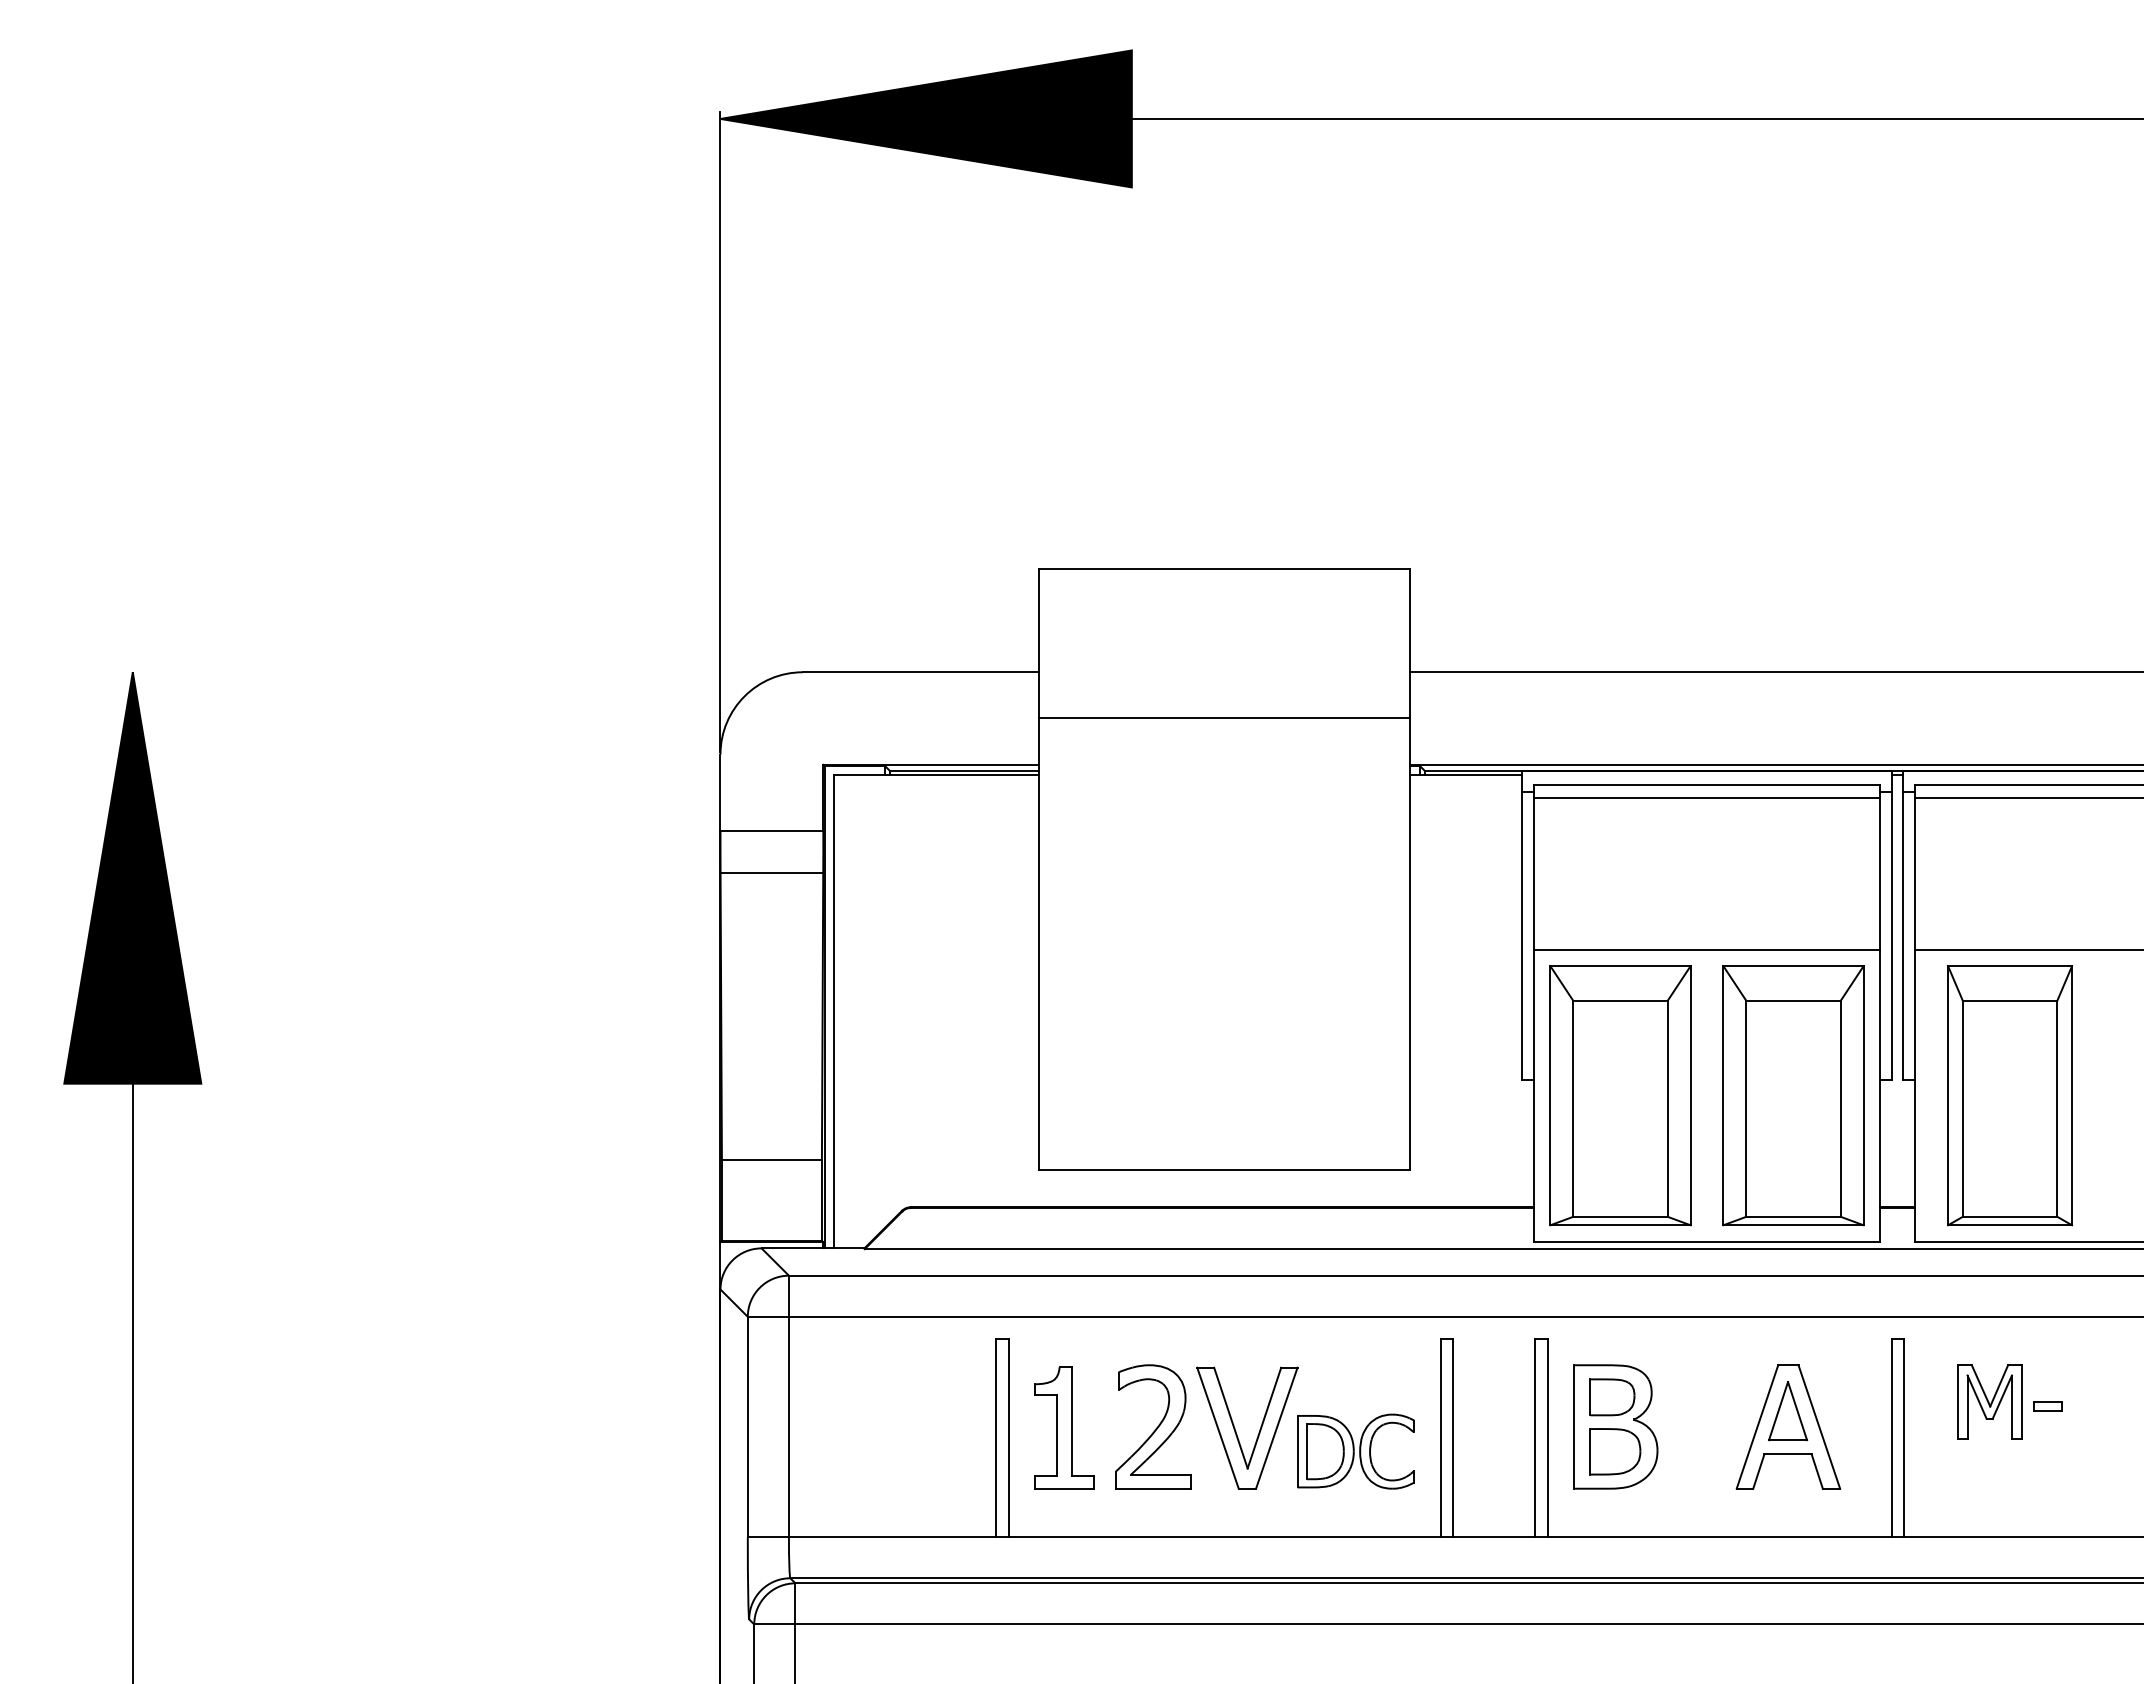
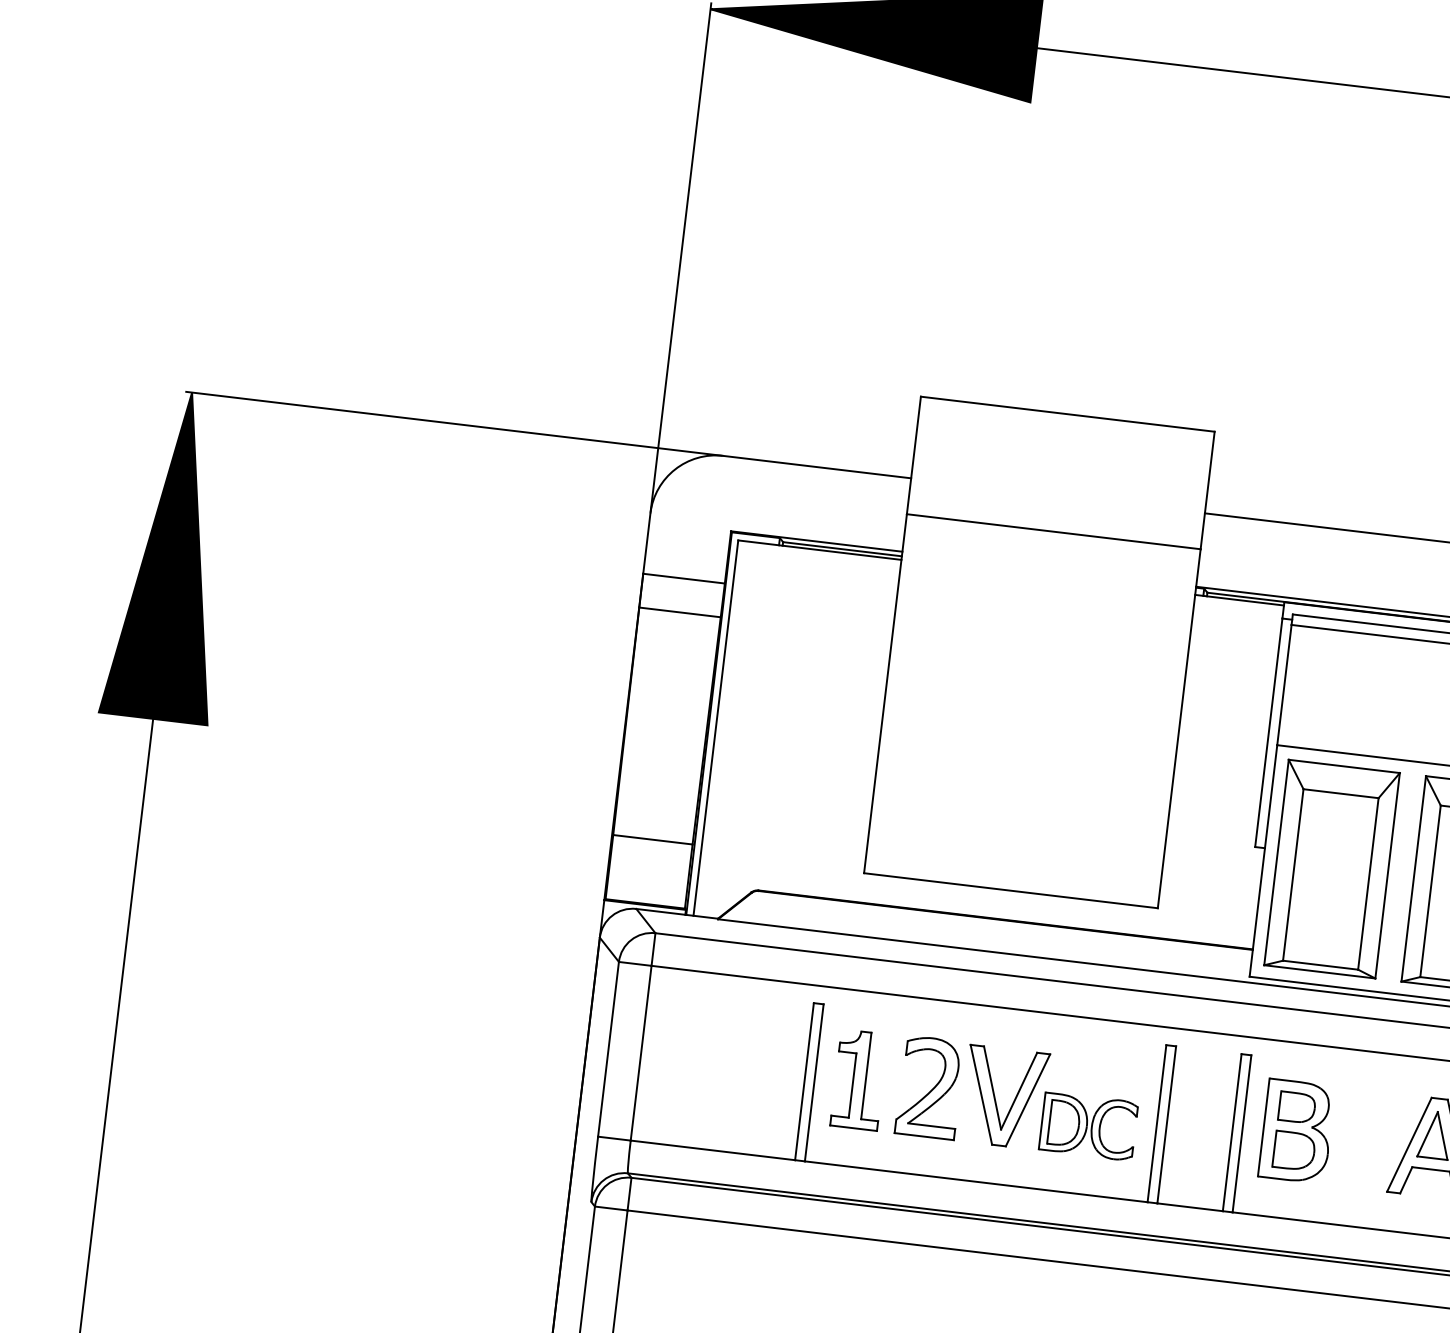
line: (462, 672) -> (453, 423), added

